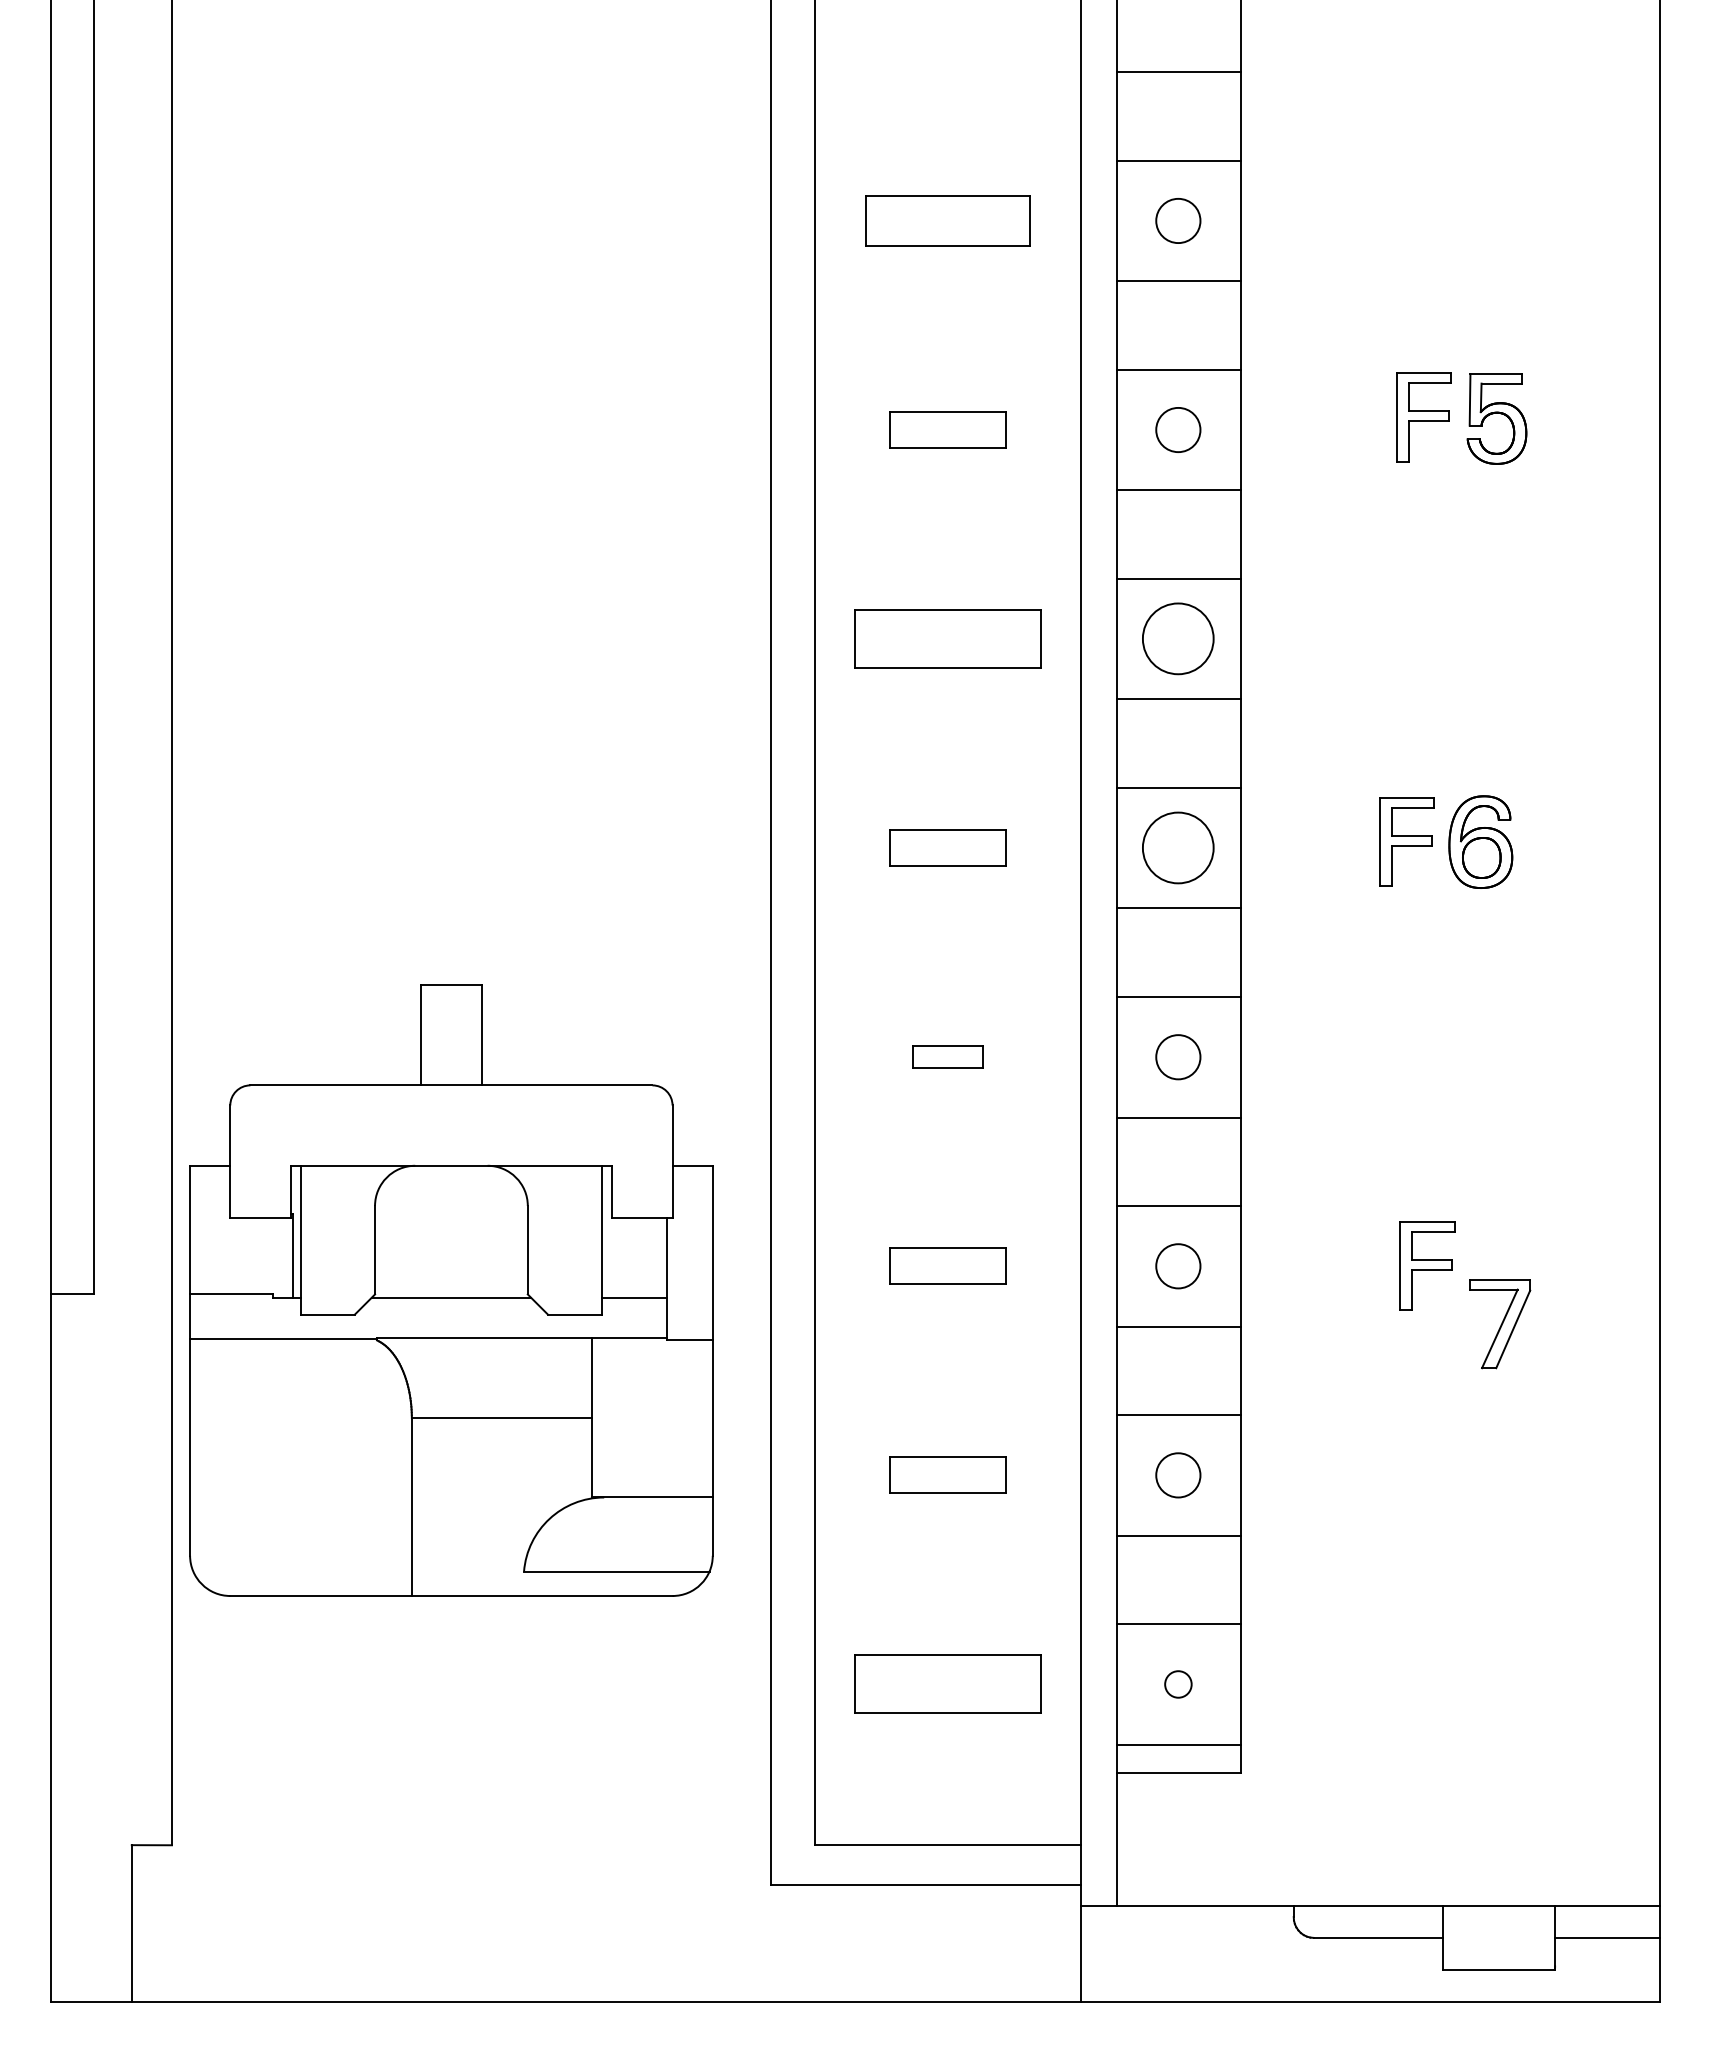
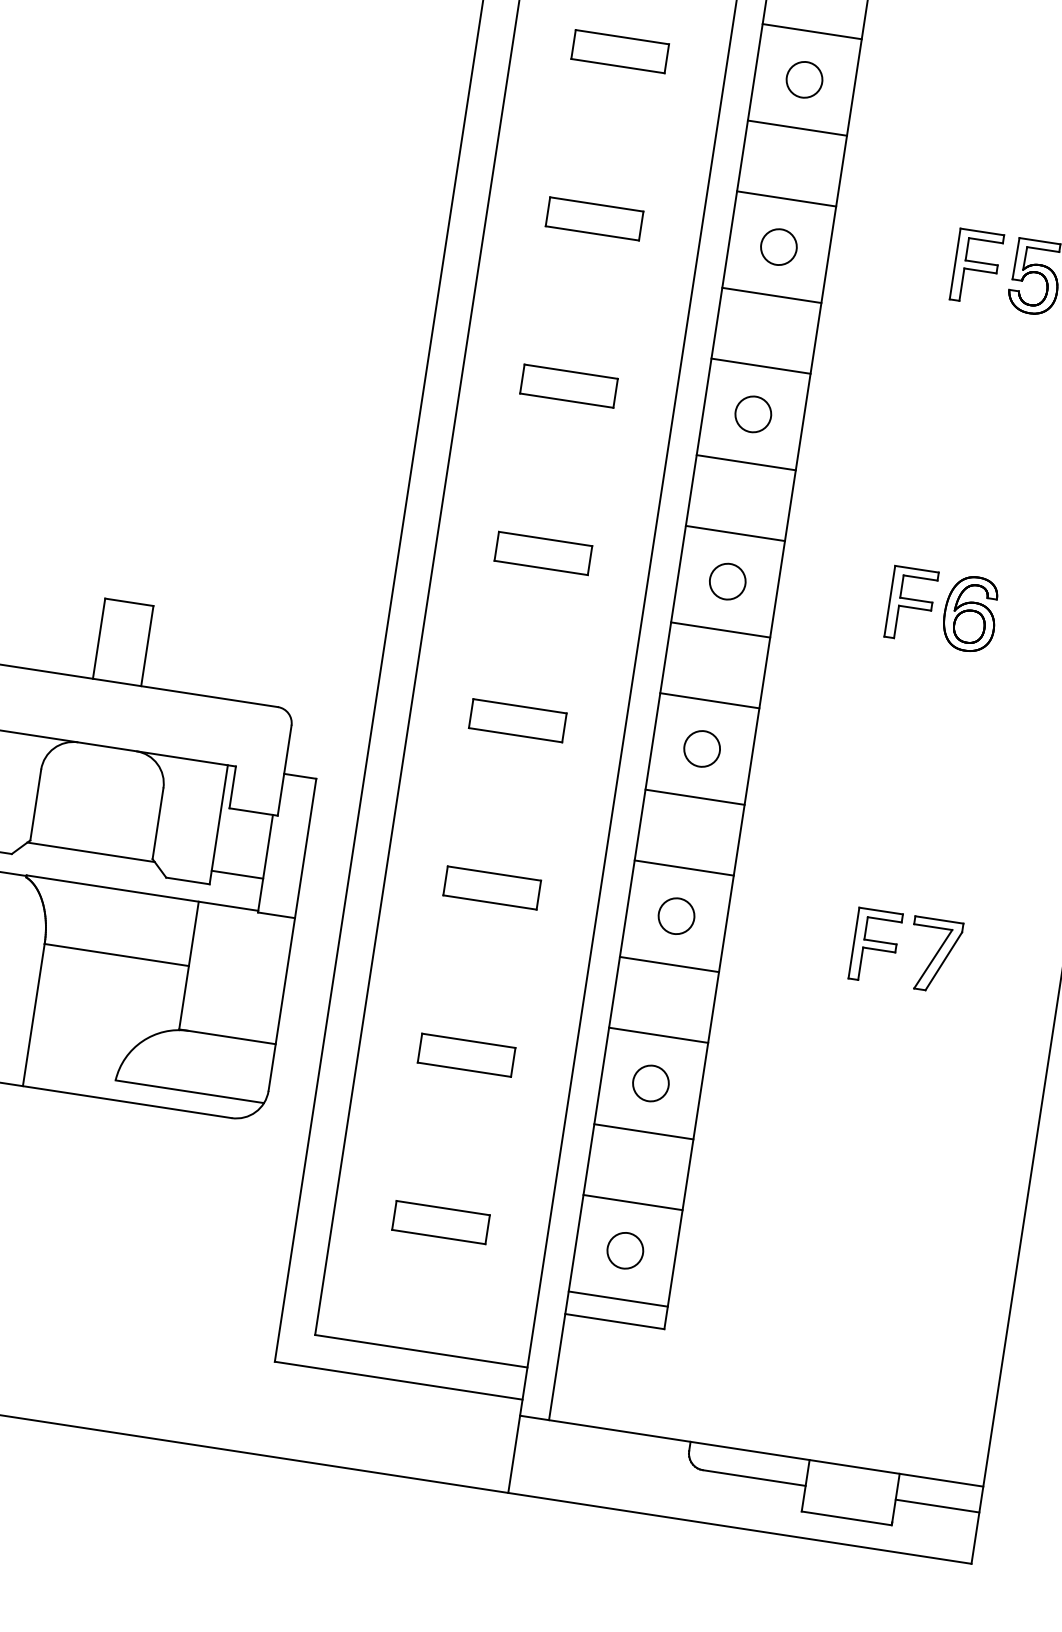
part: (947, 220) -> (619, 51), size x0.71
part: (947, 638) -> (568, 385), size x0.62
circle: (1178, 639) -> (753, 414), size x0.62
circle: (1178, 848) -> (727, 581), size x0.62
part: (947, 1056) -> (517, 720), size x1.67
part: (1500, 1324) -> (934, 955), moved
part: (947, 1684) -> (440, 1222), size x0.62
circle: (1178, 1684) -> (625, 1250), size x1.67

